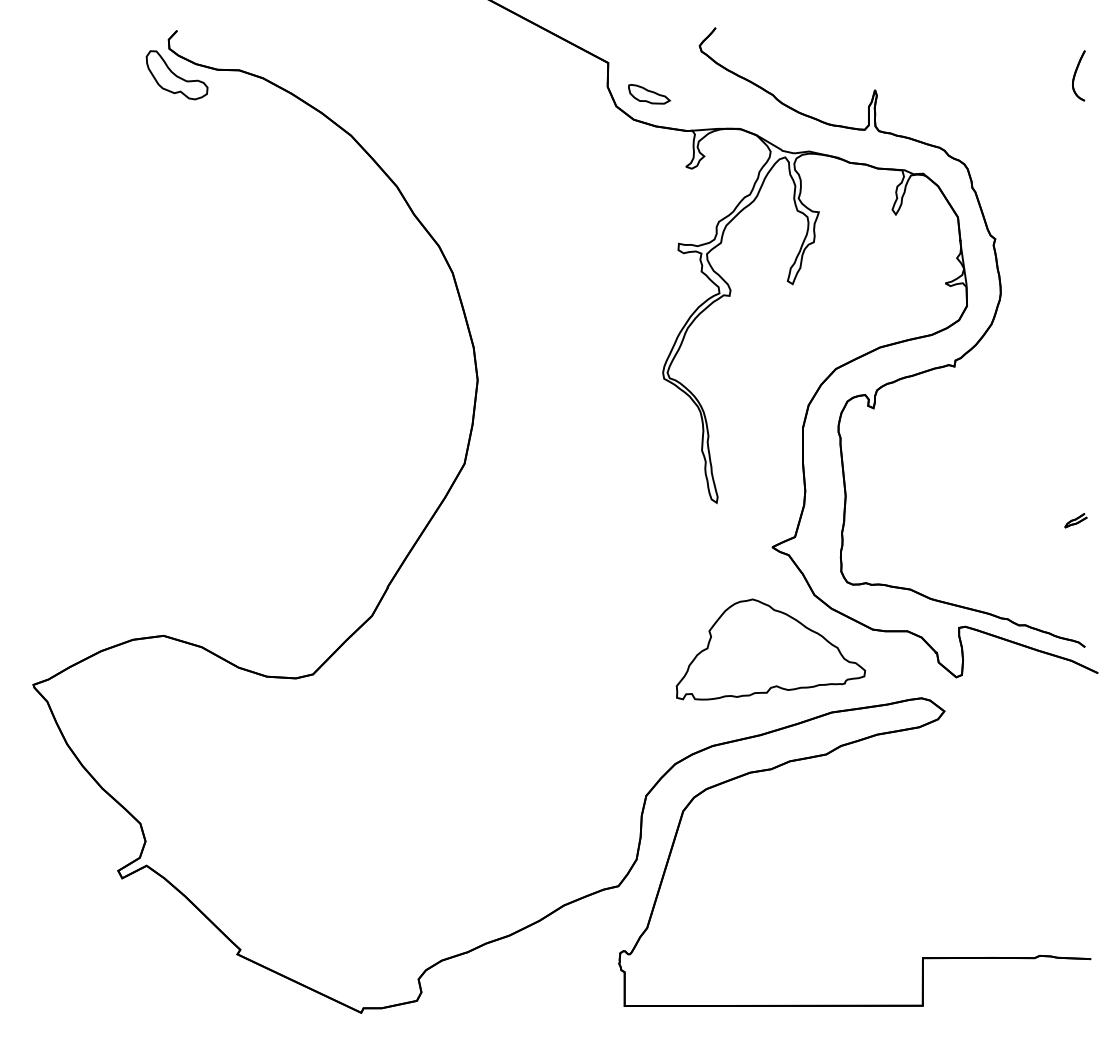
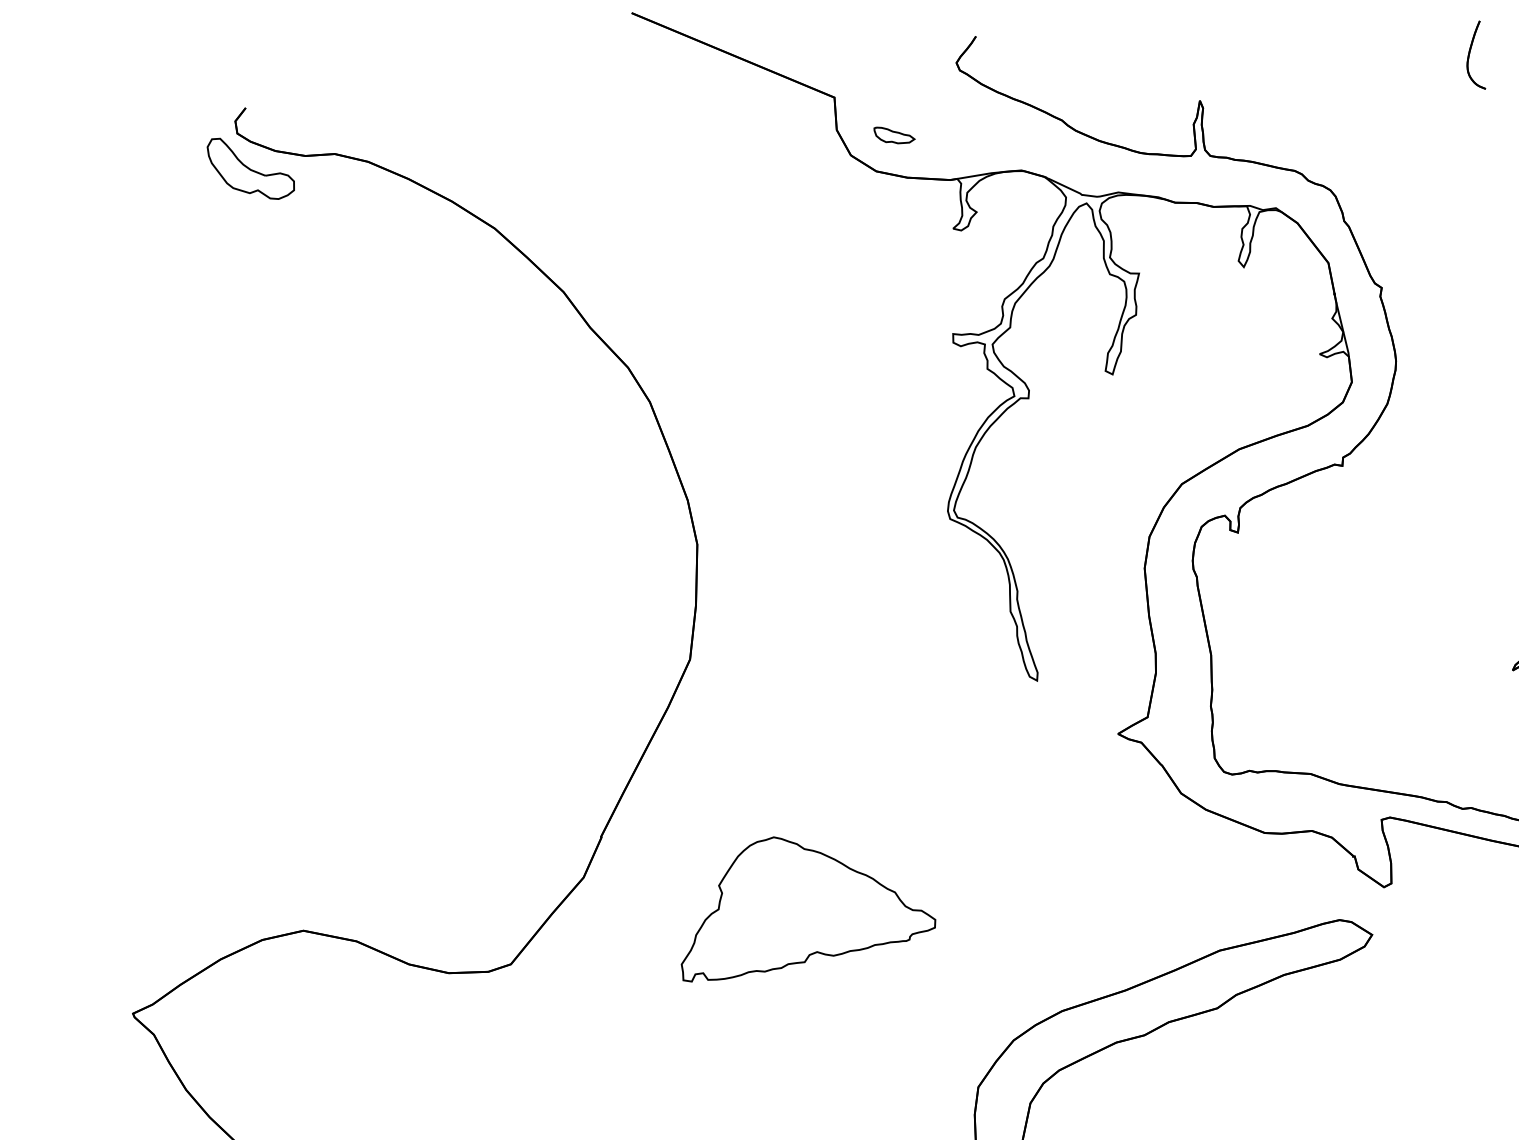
part: (649, 94) -> (894, 135), size x0.7
part: (770, 649) -> (804, 902), moved

